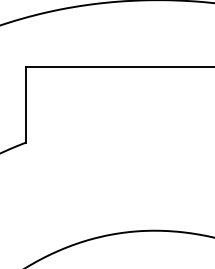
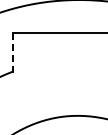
line: (24, 104) -> (12, 52), solid -> dashed

